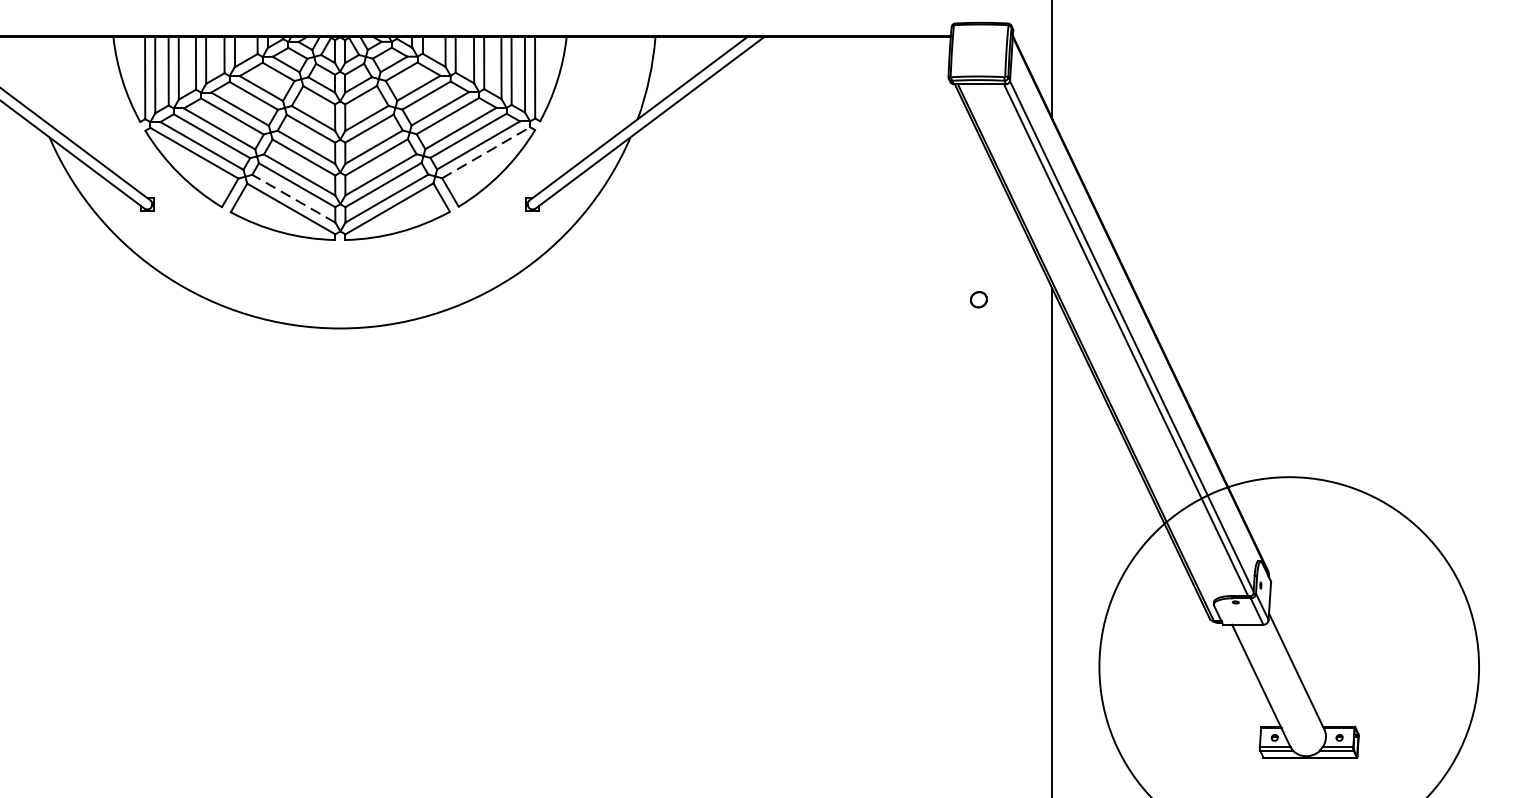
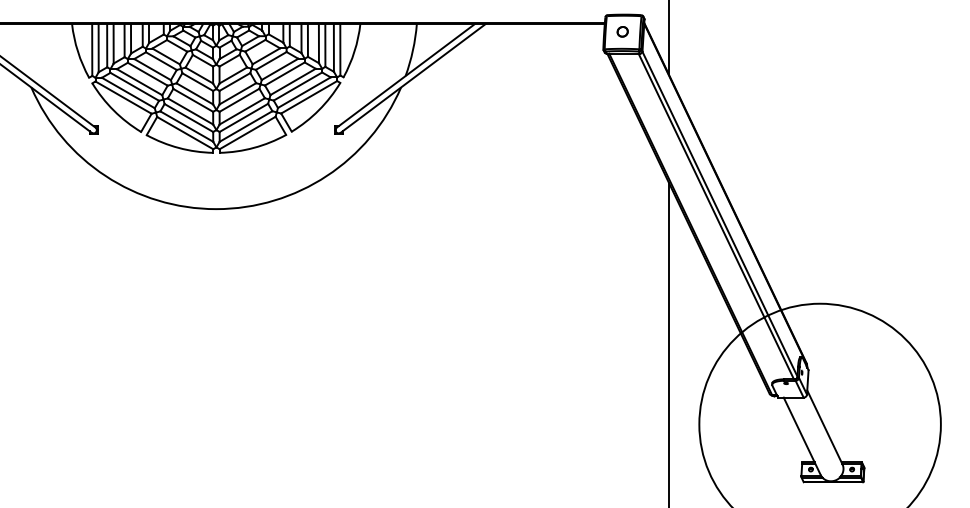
line: (486, 153) -> (309, 97), dashed -> solid
line: (293, 198) -> (186, 126), dashed -> solid
part: (978, 299) -> (622, 31), moved

